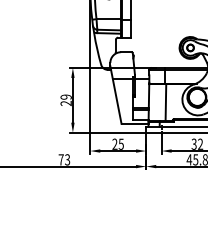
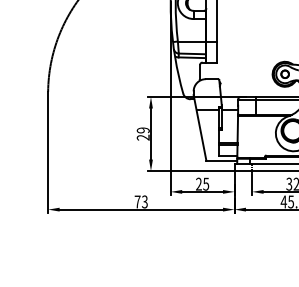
line: (165, 102) -> (256, 136), removed

